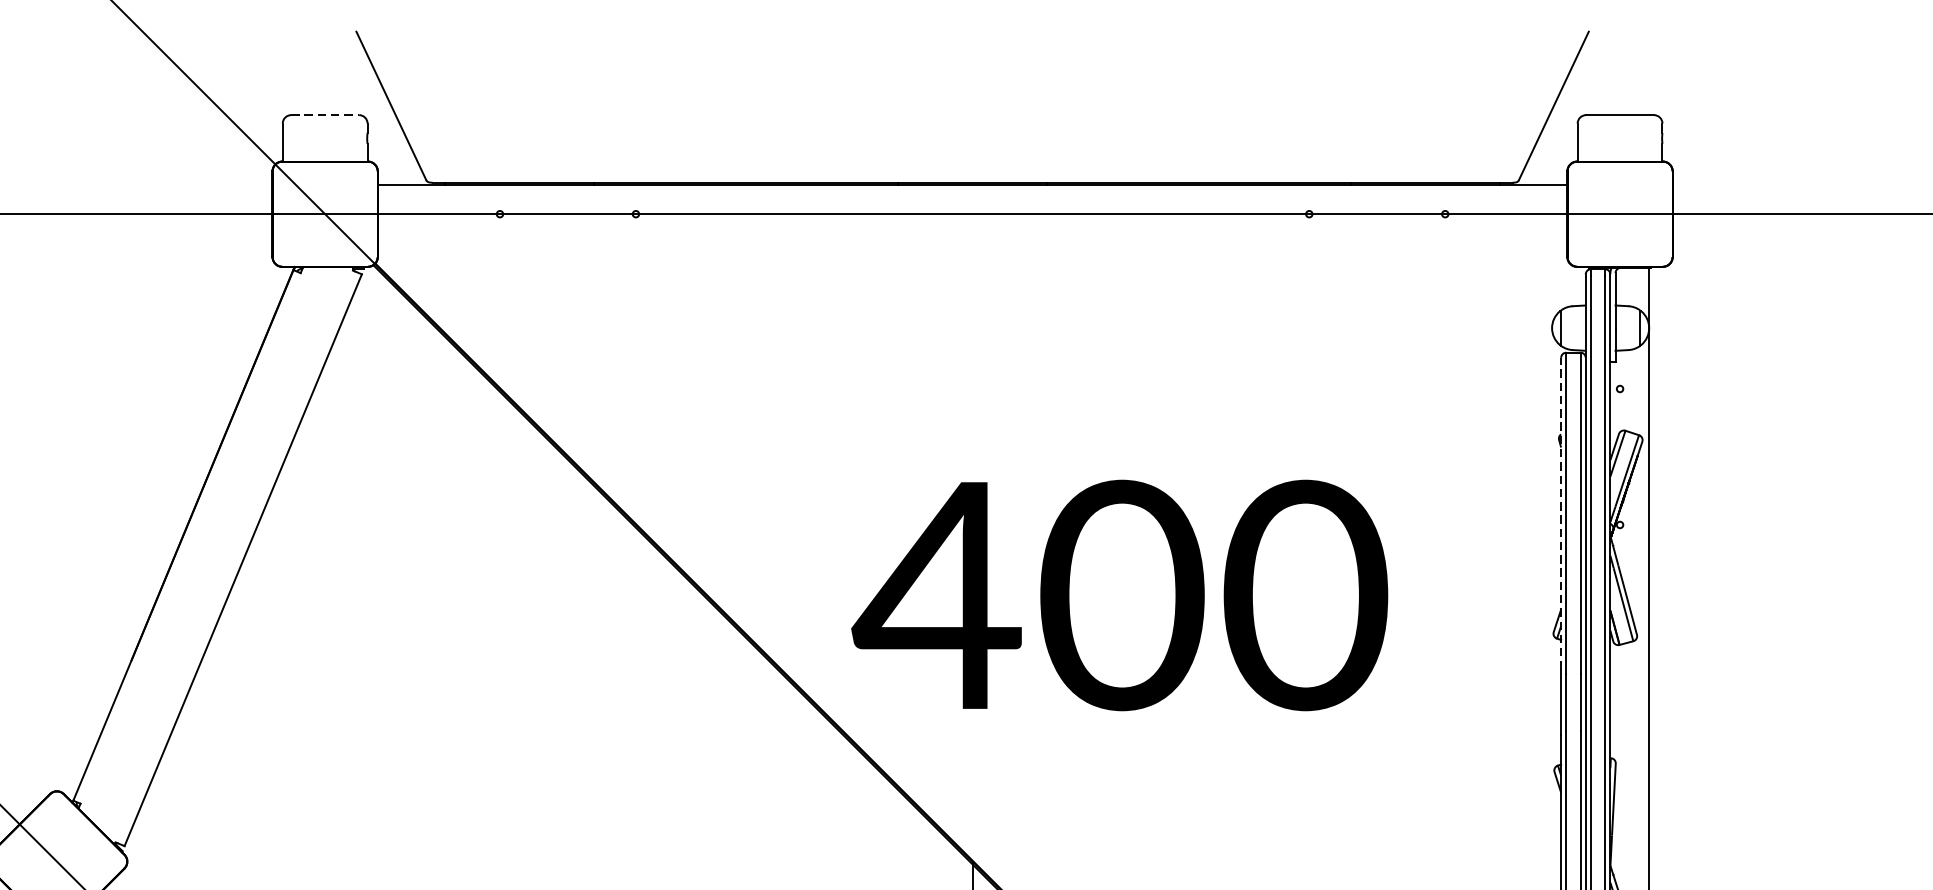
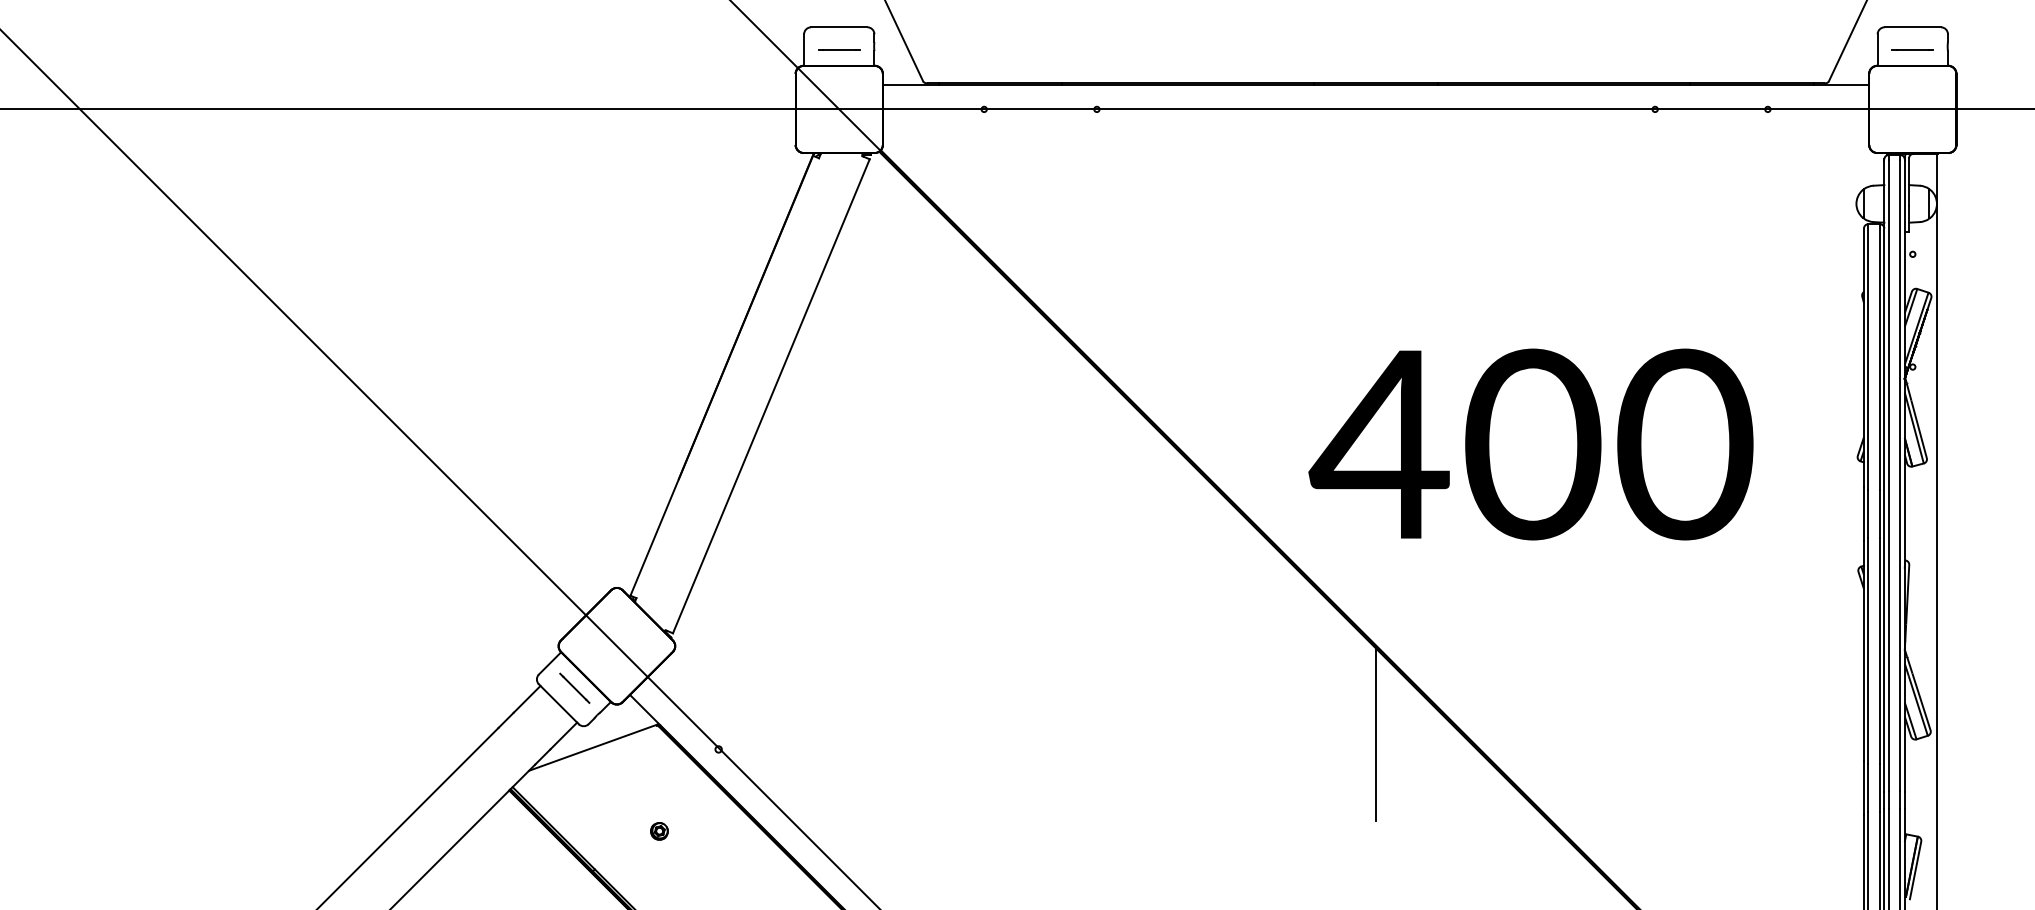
line: (325, 115) -> (839, 27), dashed -> solid
line: (325, 141) -> (839, 49), added
line: (1619, 141) -> (1912, 49), added
line: (1560, 513) -> (1863, 357), dashed -> solid
text: (1119, 595) -> (1530, 444), moved

